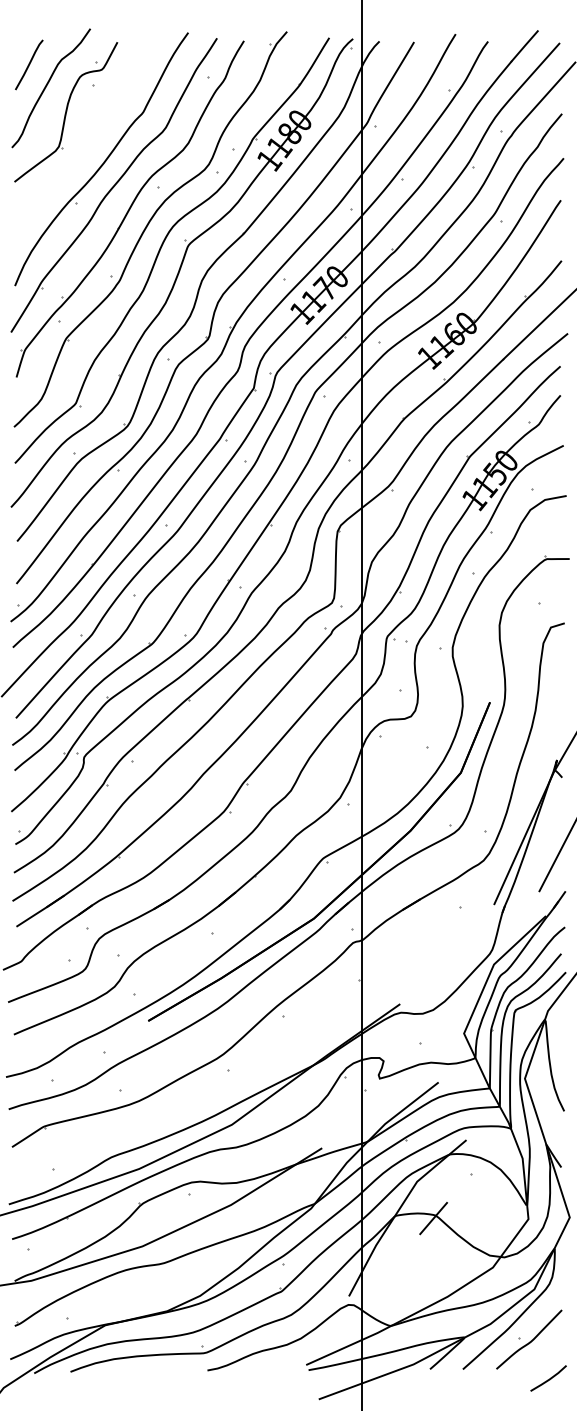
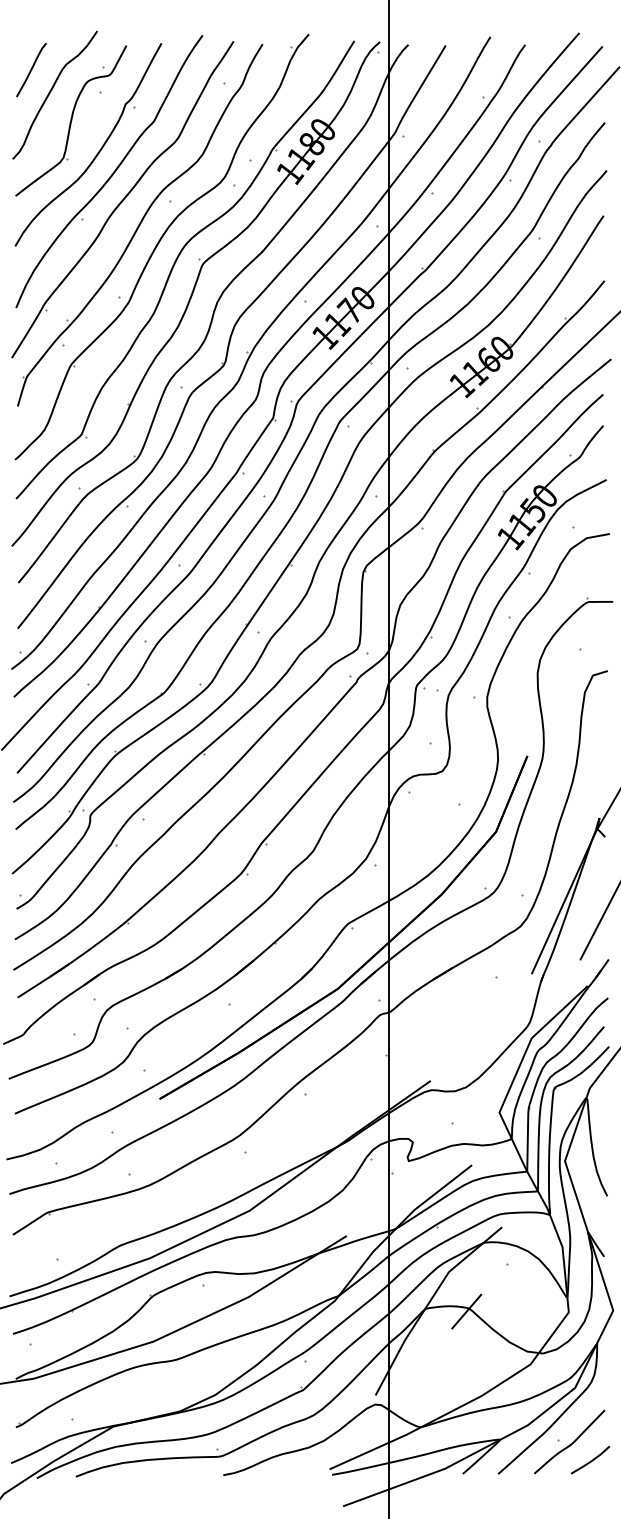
part: (90, 141) -> (97, 152), added
line: (549, 1378) -> (591, 1460), moved

